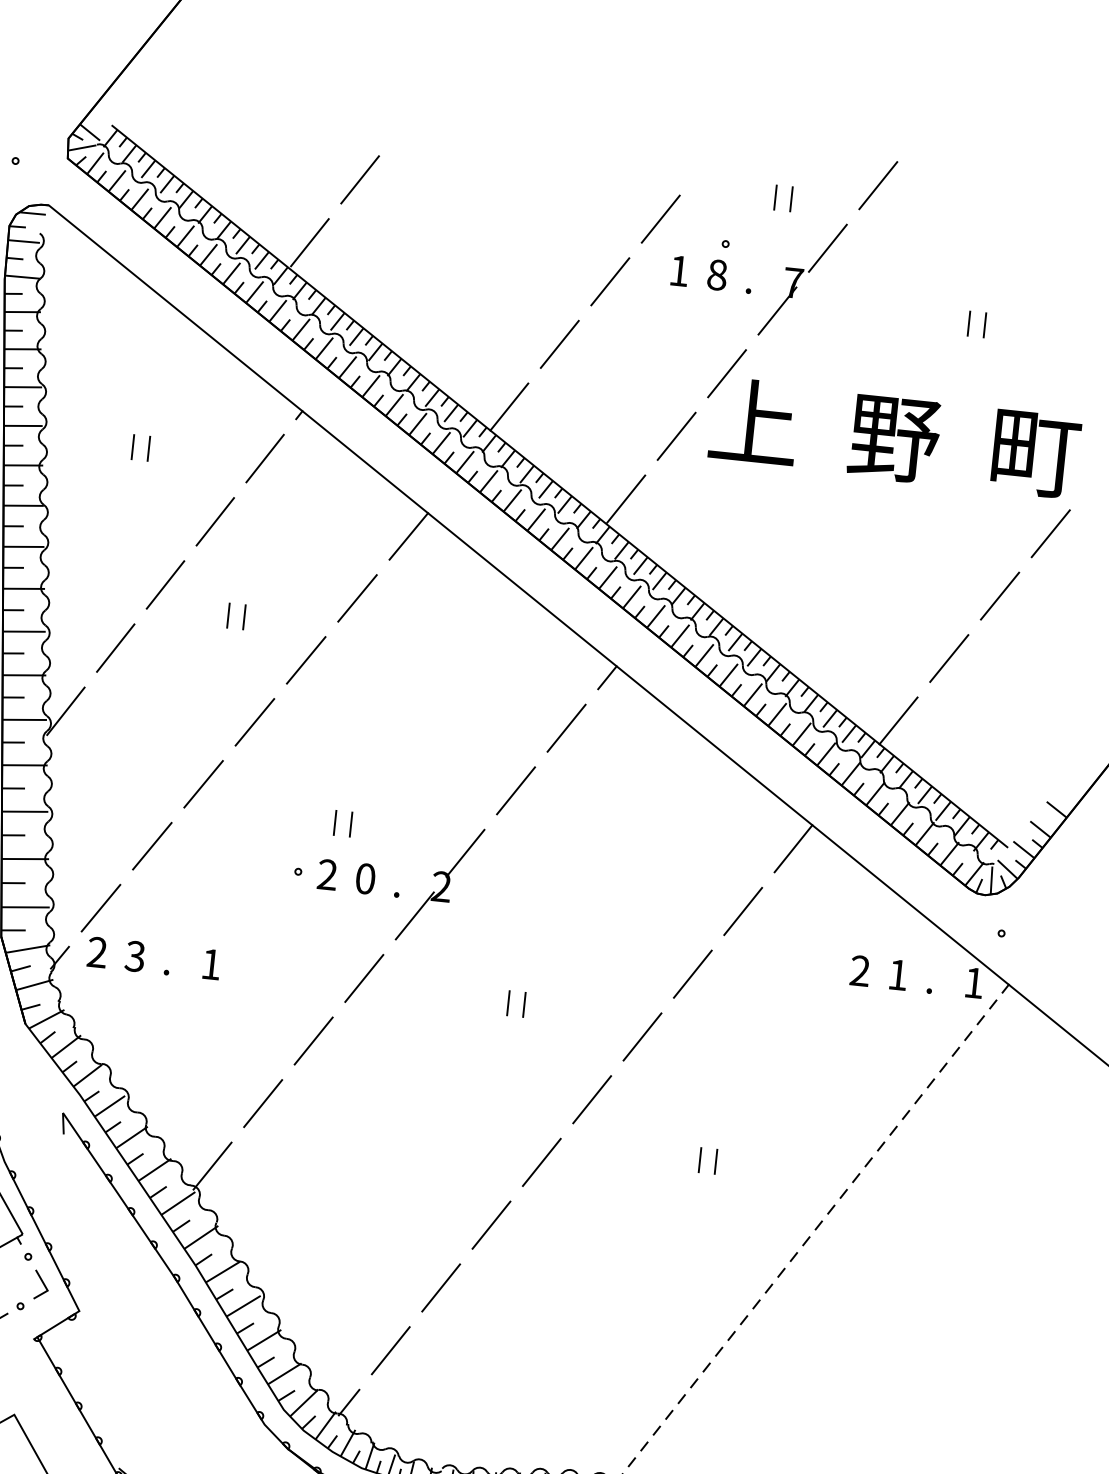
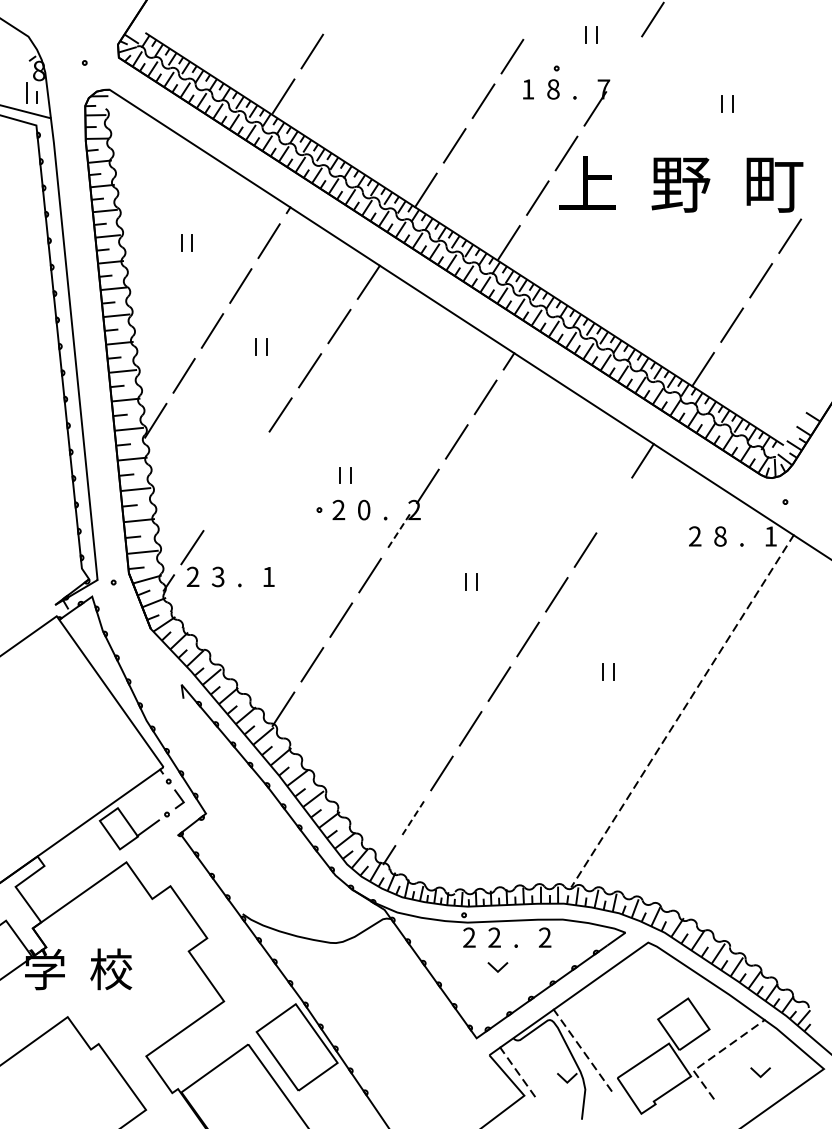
line: (827, 247) -> (623, 63), removed
line: (204, 783) -> (251, 458), removed
line: (151, 846) -> (221, 503), removed
line: (743, 911) -> (614, 505), removed
line: (415, 916) -> (399, 531), solid -> dashed
text: (898, 975) -> (720, 536), 1 -> 8
line: (391, 1351) -> (413, 818), solid -> dashed

